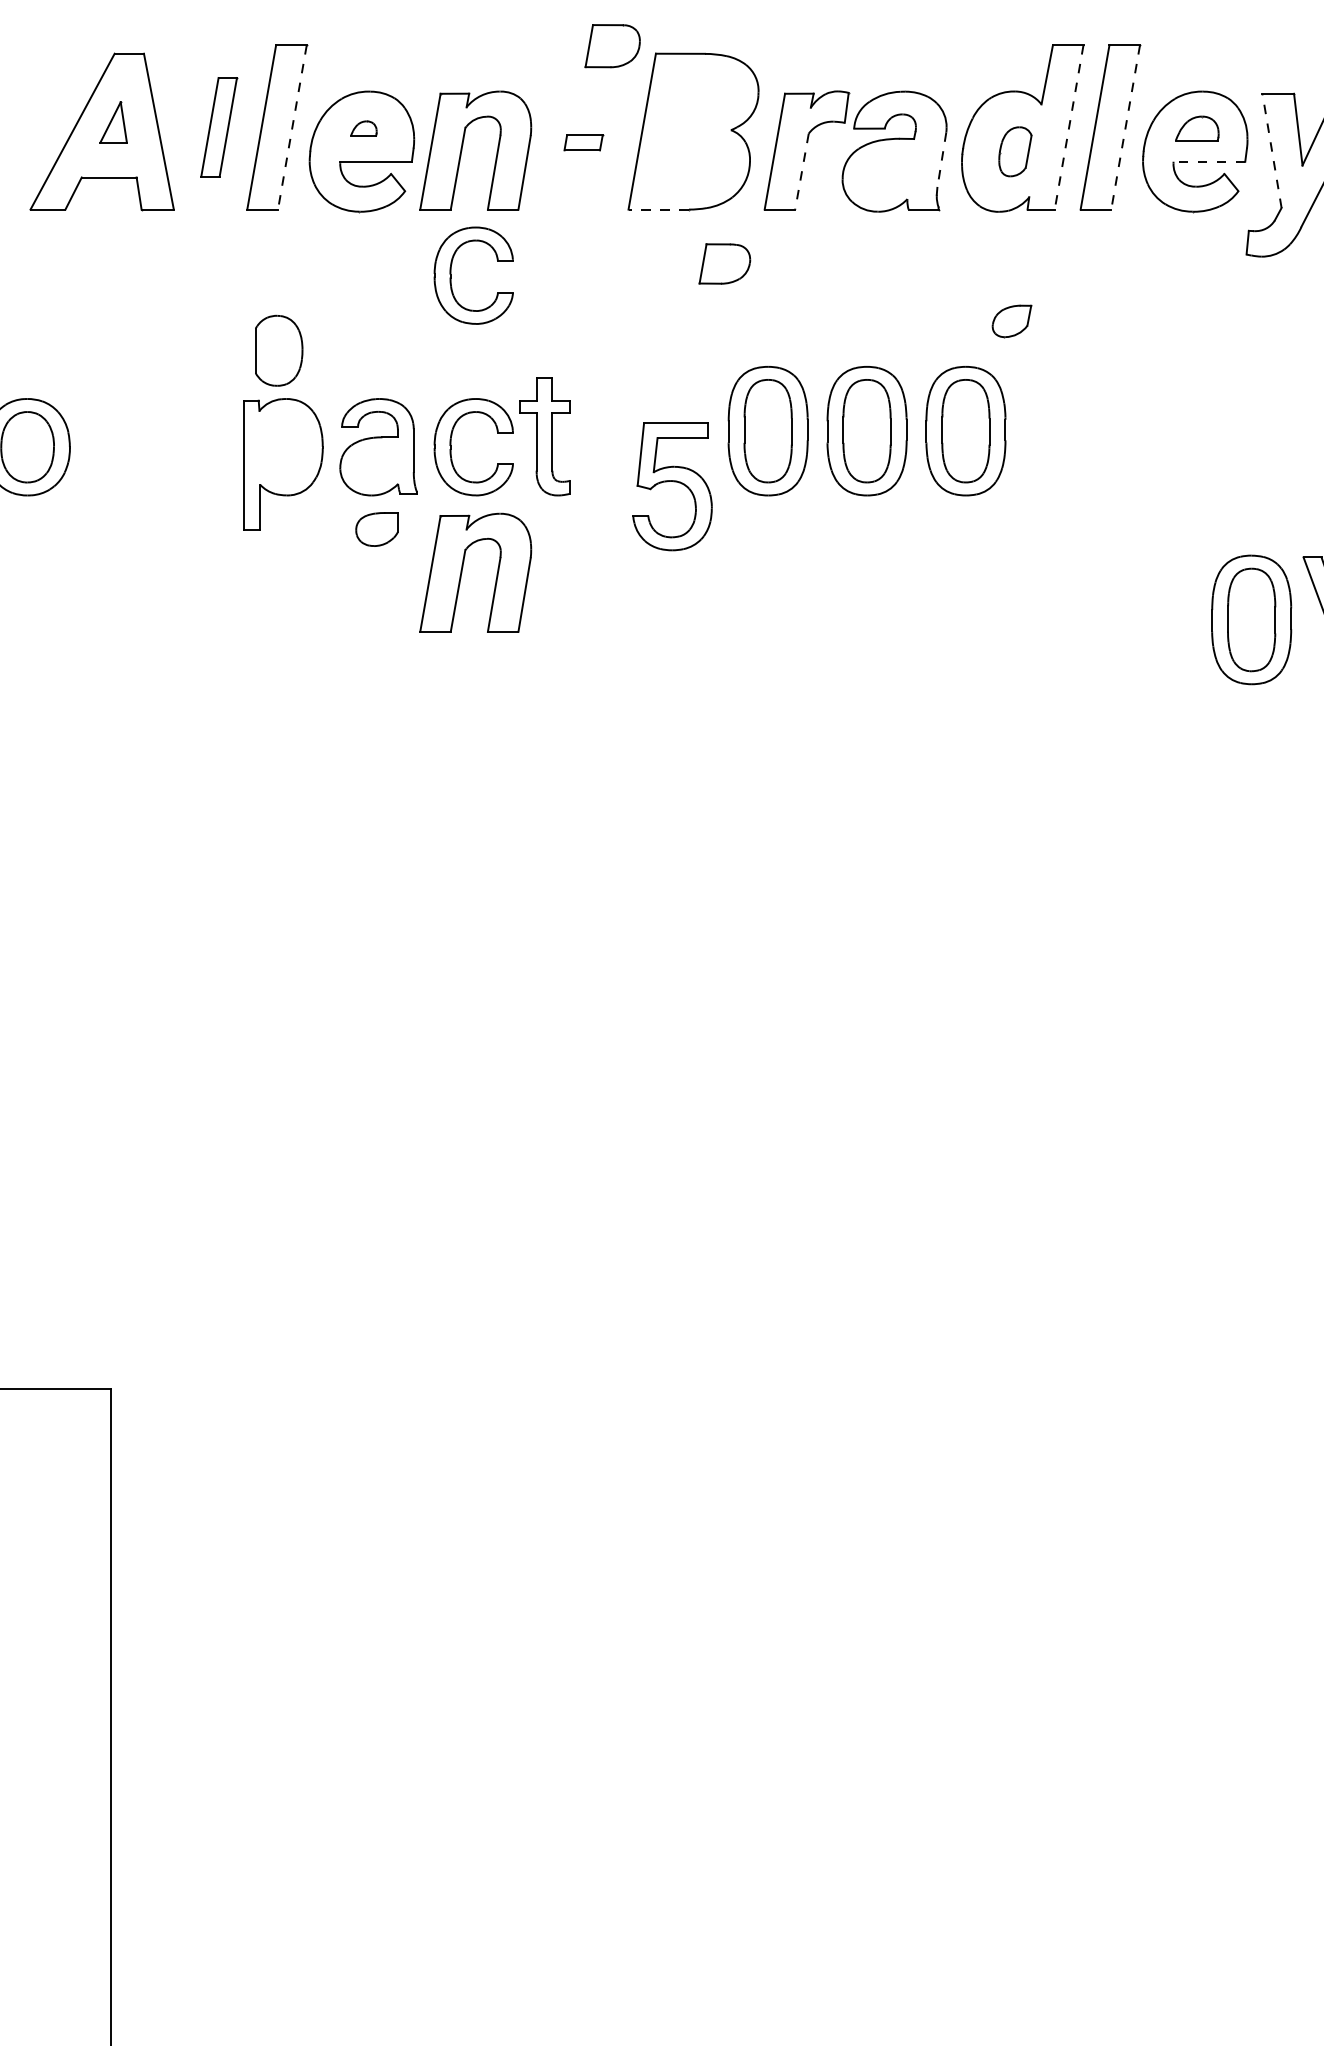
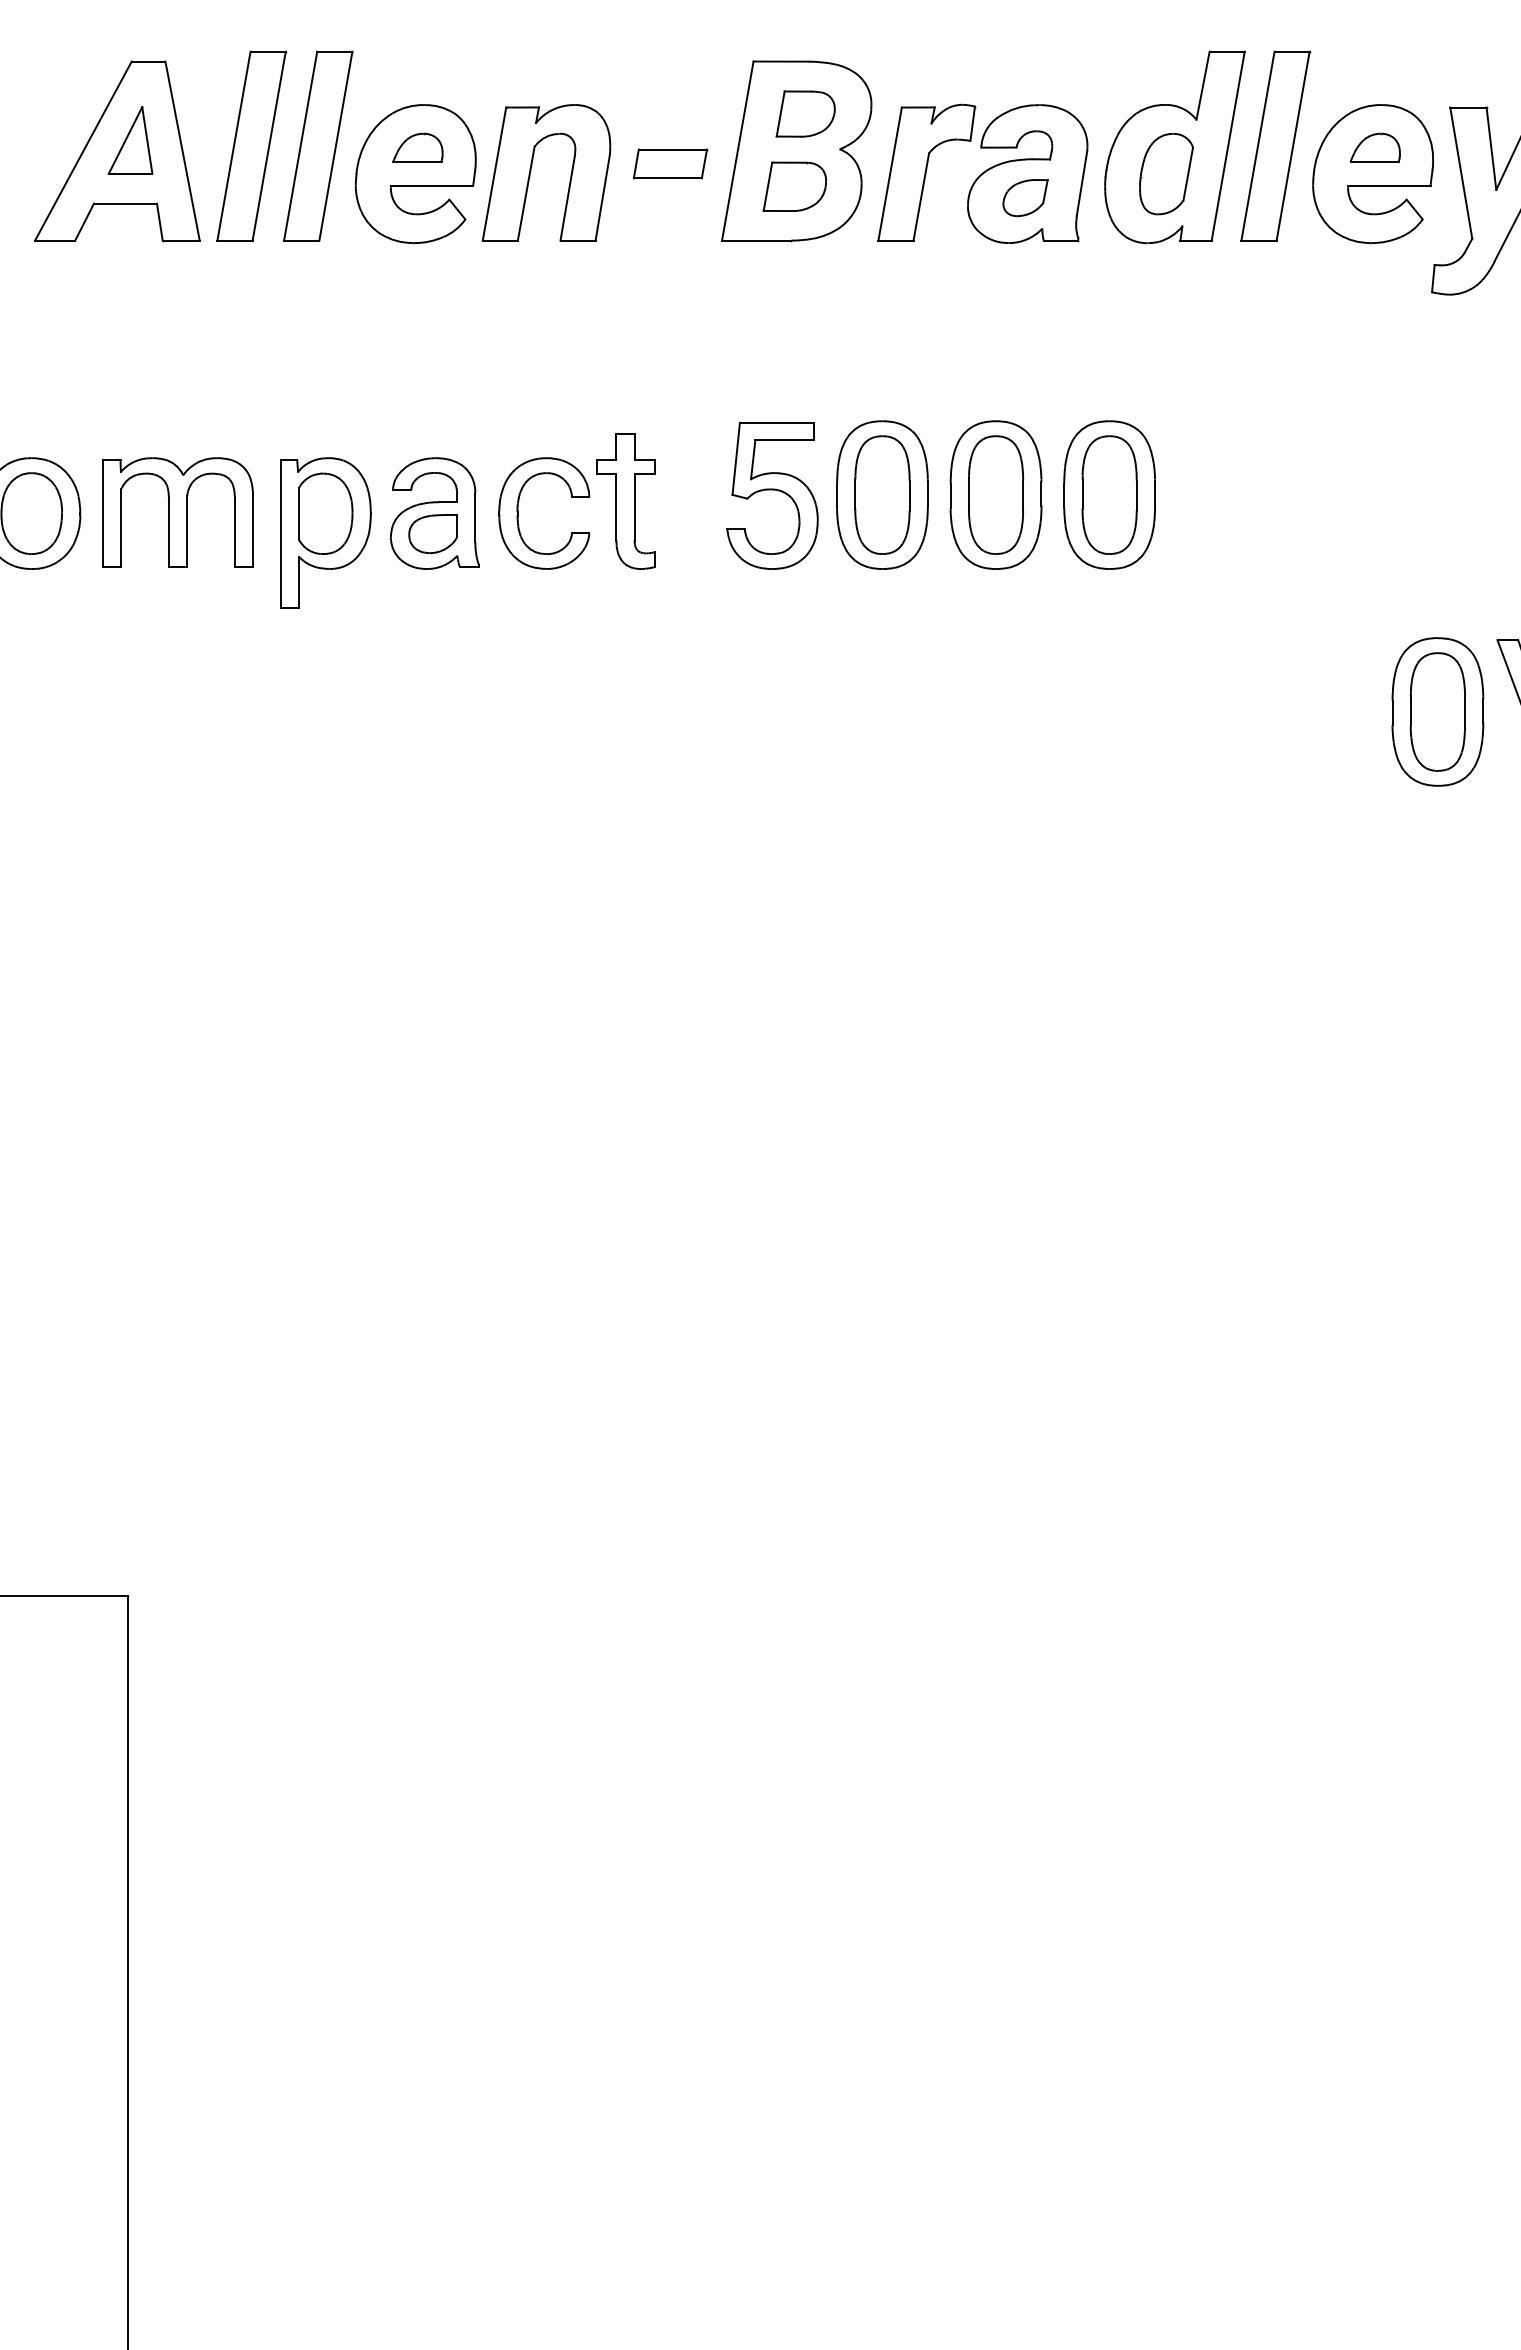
part: (612, 45) -> (794, 186), moved
part: (113, 122) -> (130, 140), size x1.43
part: (218, 126) -> (251, 145), size x1.67
line: (292, 127) -> (335, 146), dashed -> solid
line: (1069, 127) -> (1228, 146), dashed -> solid
line: (1125, 127) -> (1293, 146), dashed -> solid
part: (363, 128) -> (417, 147), size x1.67
part: (583, 142) -> (670, 163), size x1.67
line: (1272, 150) -> (1461, 172), dashed -> solid
part: (1015, 152) -> (1166, 174), size x1.43
line: (941, 160) -> (1081, 184), dashed -> solid
line: (1208, 161) -> (1388, 185), dashed -> solid
line: (802, 172) -> (921, 197), dashed -> solid
line: (658, 209) -> (756, 240), dashed -> solid
part: (724, 263) -> (805, 113), moved
part: (451, 275) -> (518, 316), removed
part: (1011, 321) -> (1025, 198), moved
part: (278, 350) -> (325, 513), moved
part: (154, 446) -> (177, 512), added
part: (672, 486) -> (772, 495), moved
part: (376, 528) -> (432, 533), moved
part: (462, 571) -> (531, 656), removed

